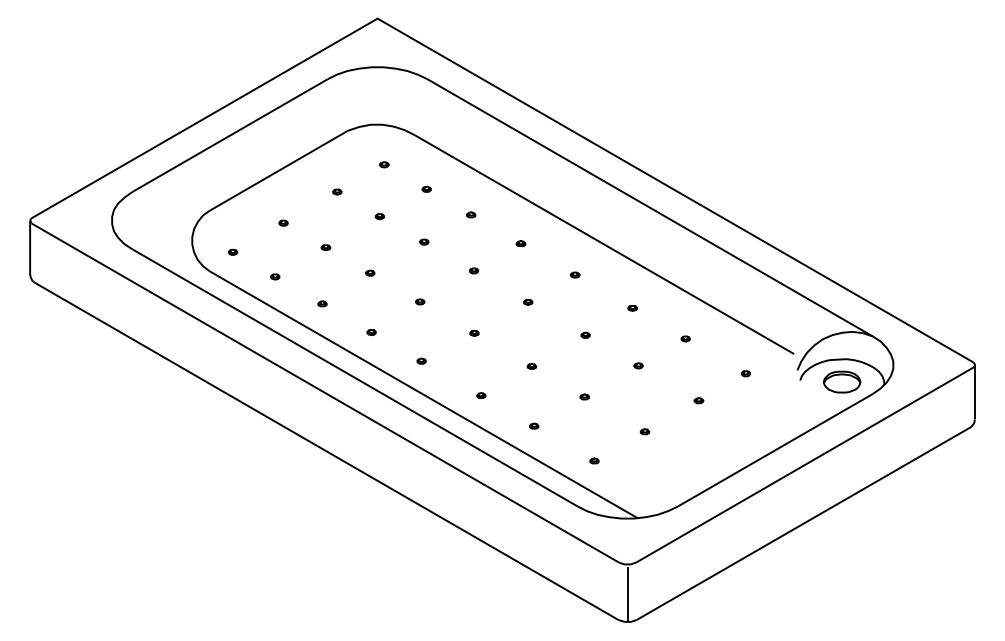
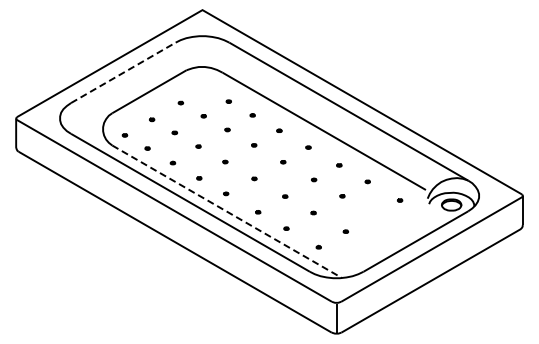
line: (230, 134) -> (123, 72), solid -> dashed
part: (383, 164) -> (205, 88), removed
line: (424, 394) -> (227, 211), solid -> dashed
part: (698, 399) -> (374, 214), removed

